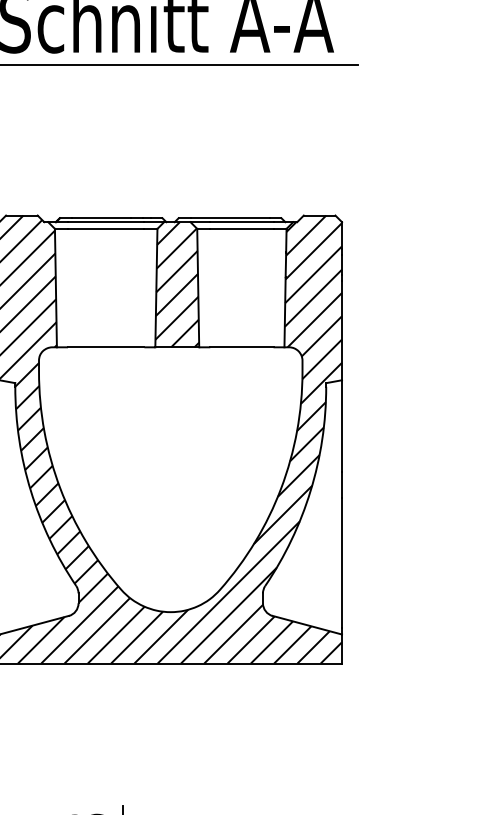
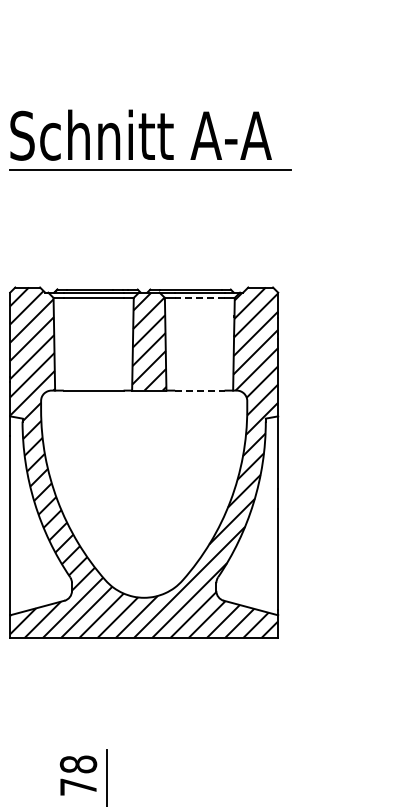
line: (241, 228) -> (199, 297), solid -> dashed
line: (241, 347) -> (199, 390), solid -> dashed

